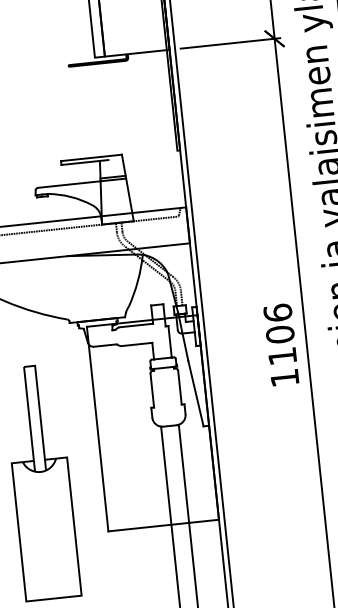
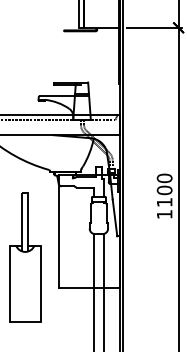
text: (277, 311) -> (164, 177), 1106 -> 1100

